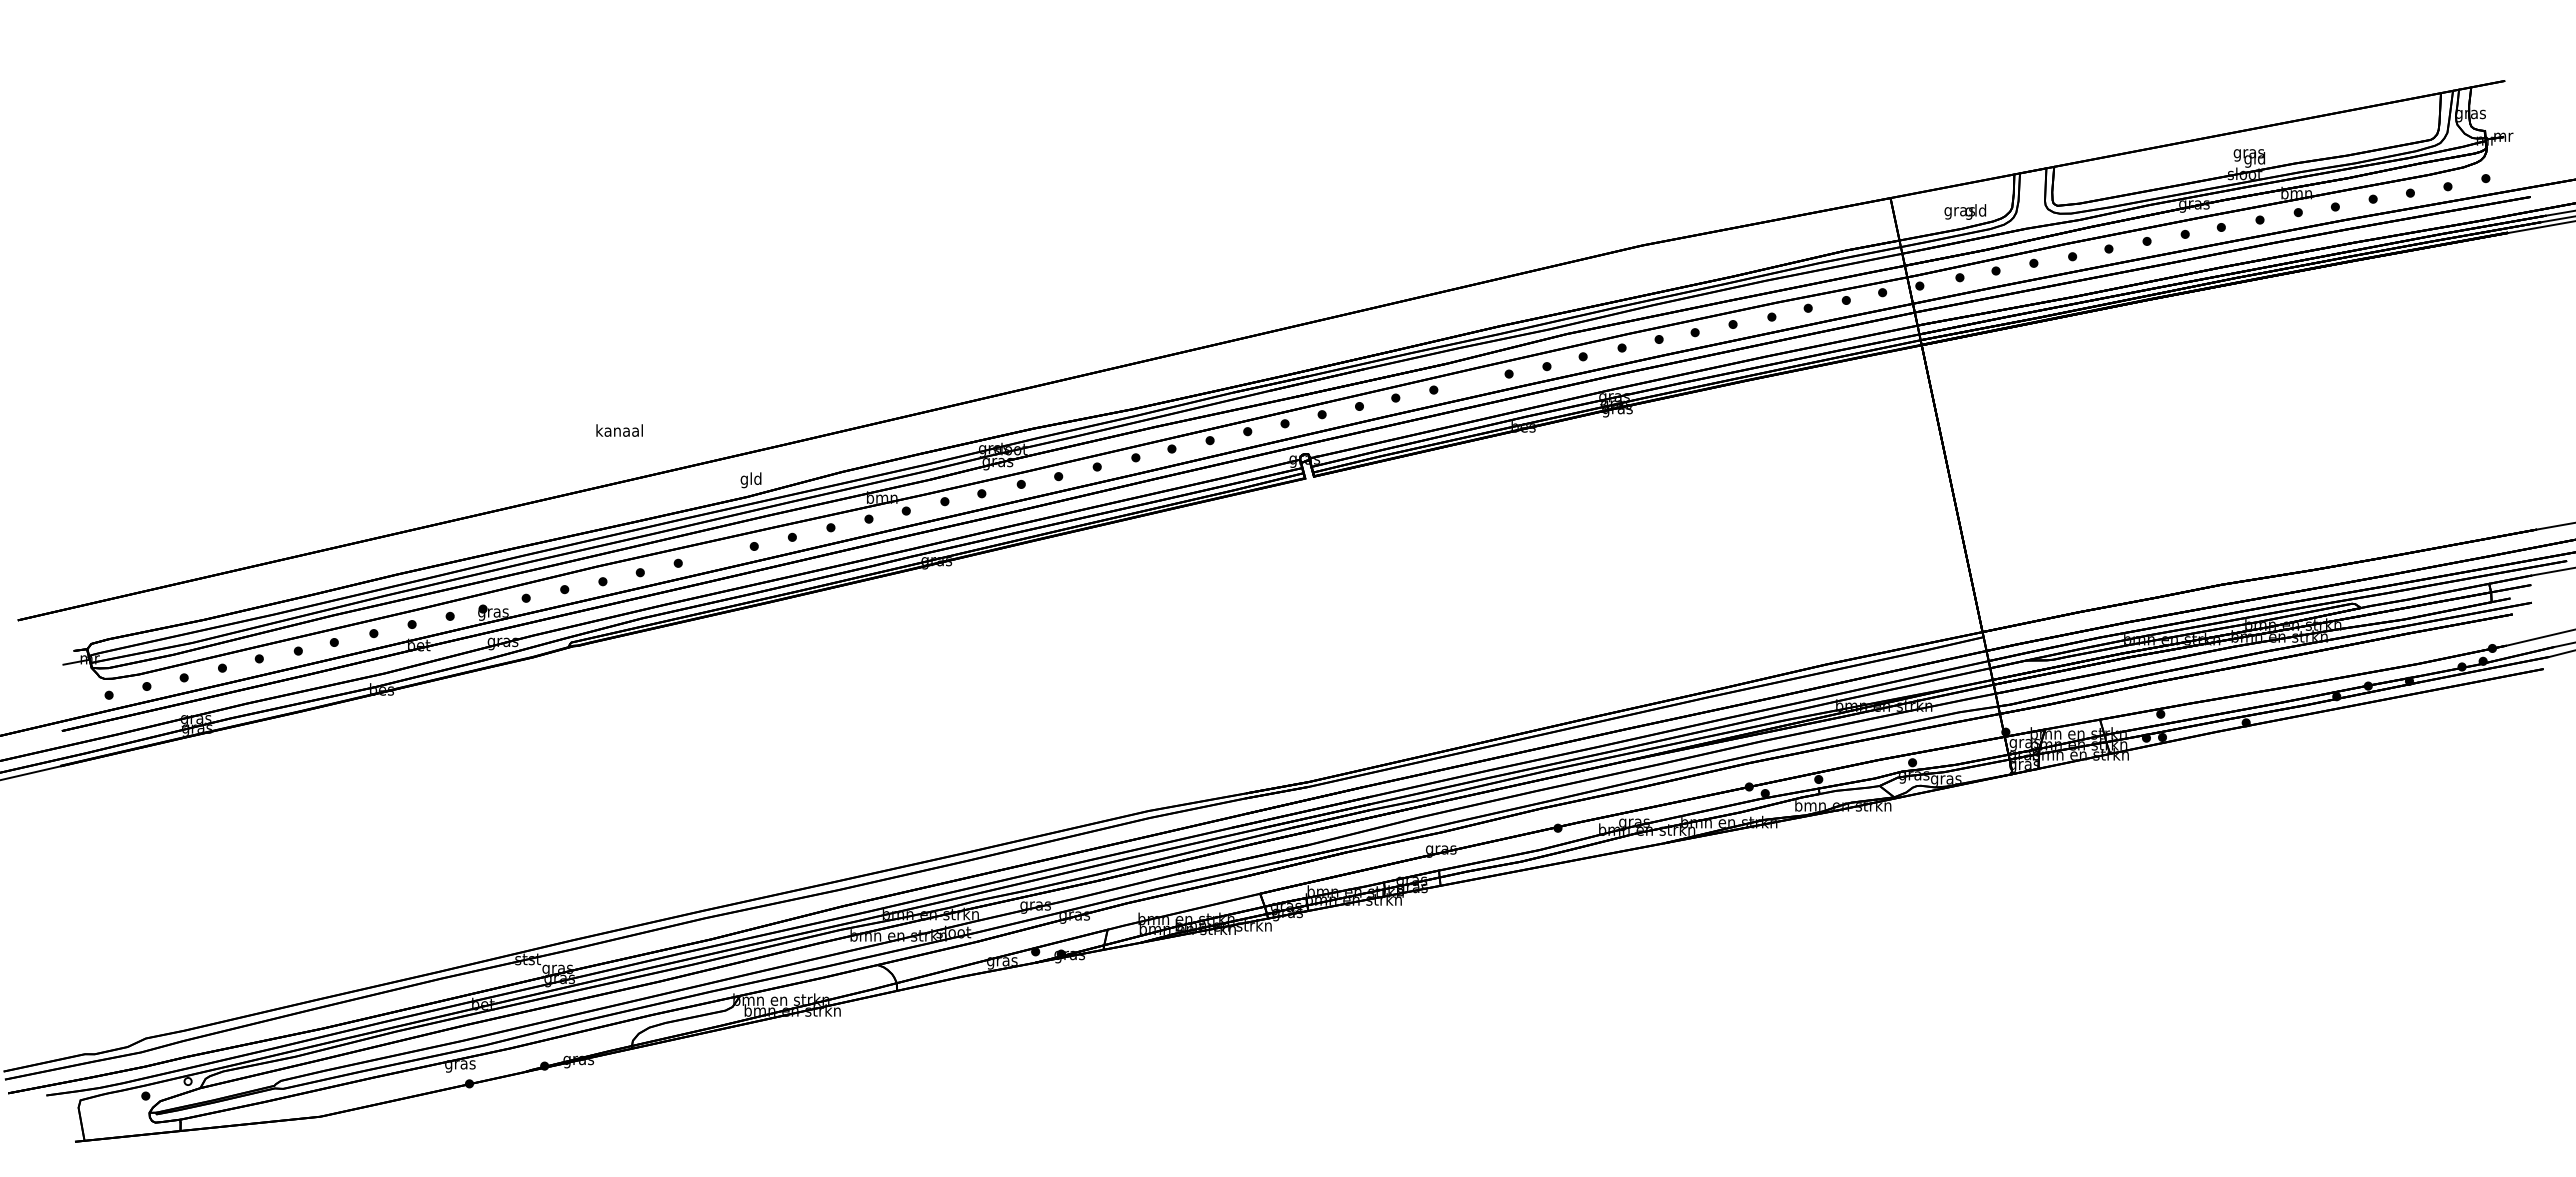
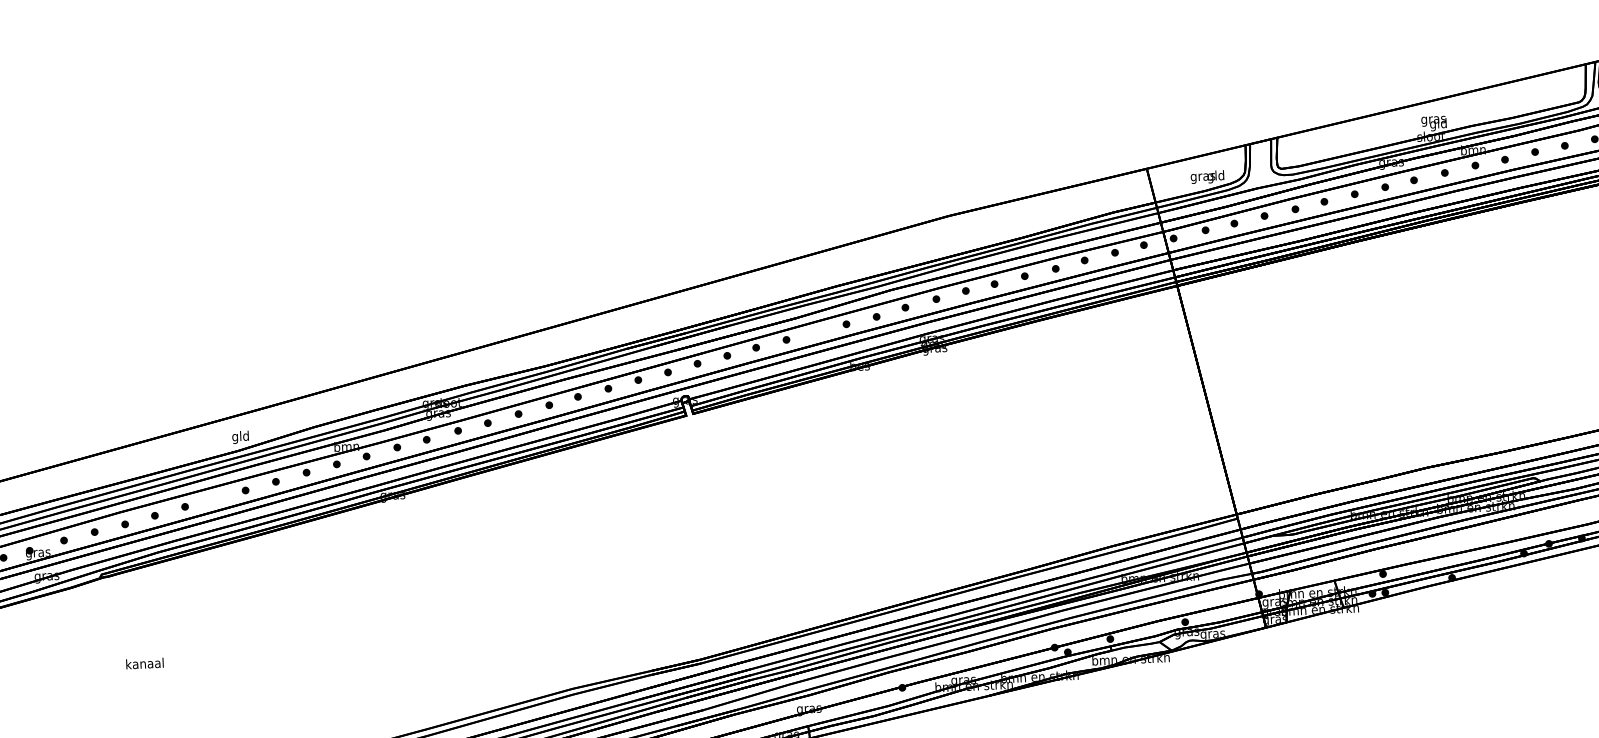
text: (619, 430) -> (144, 663), moved

